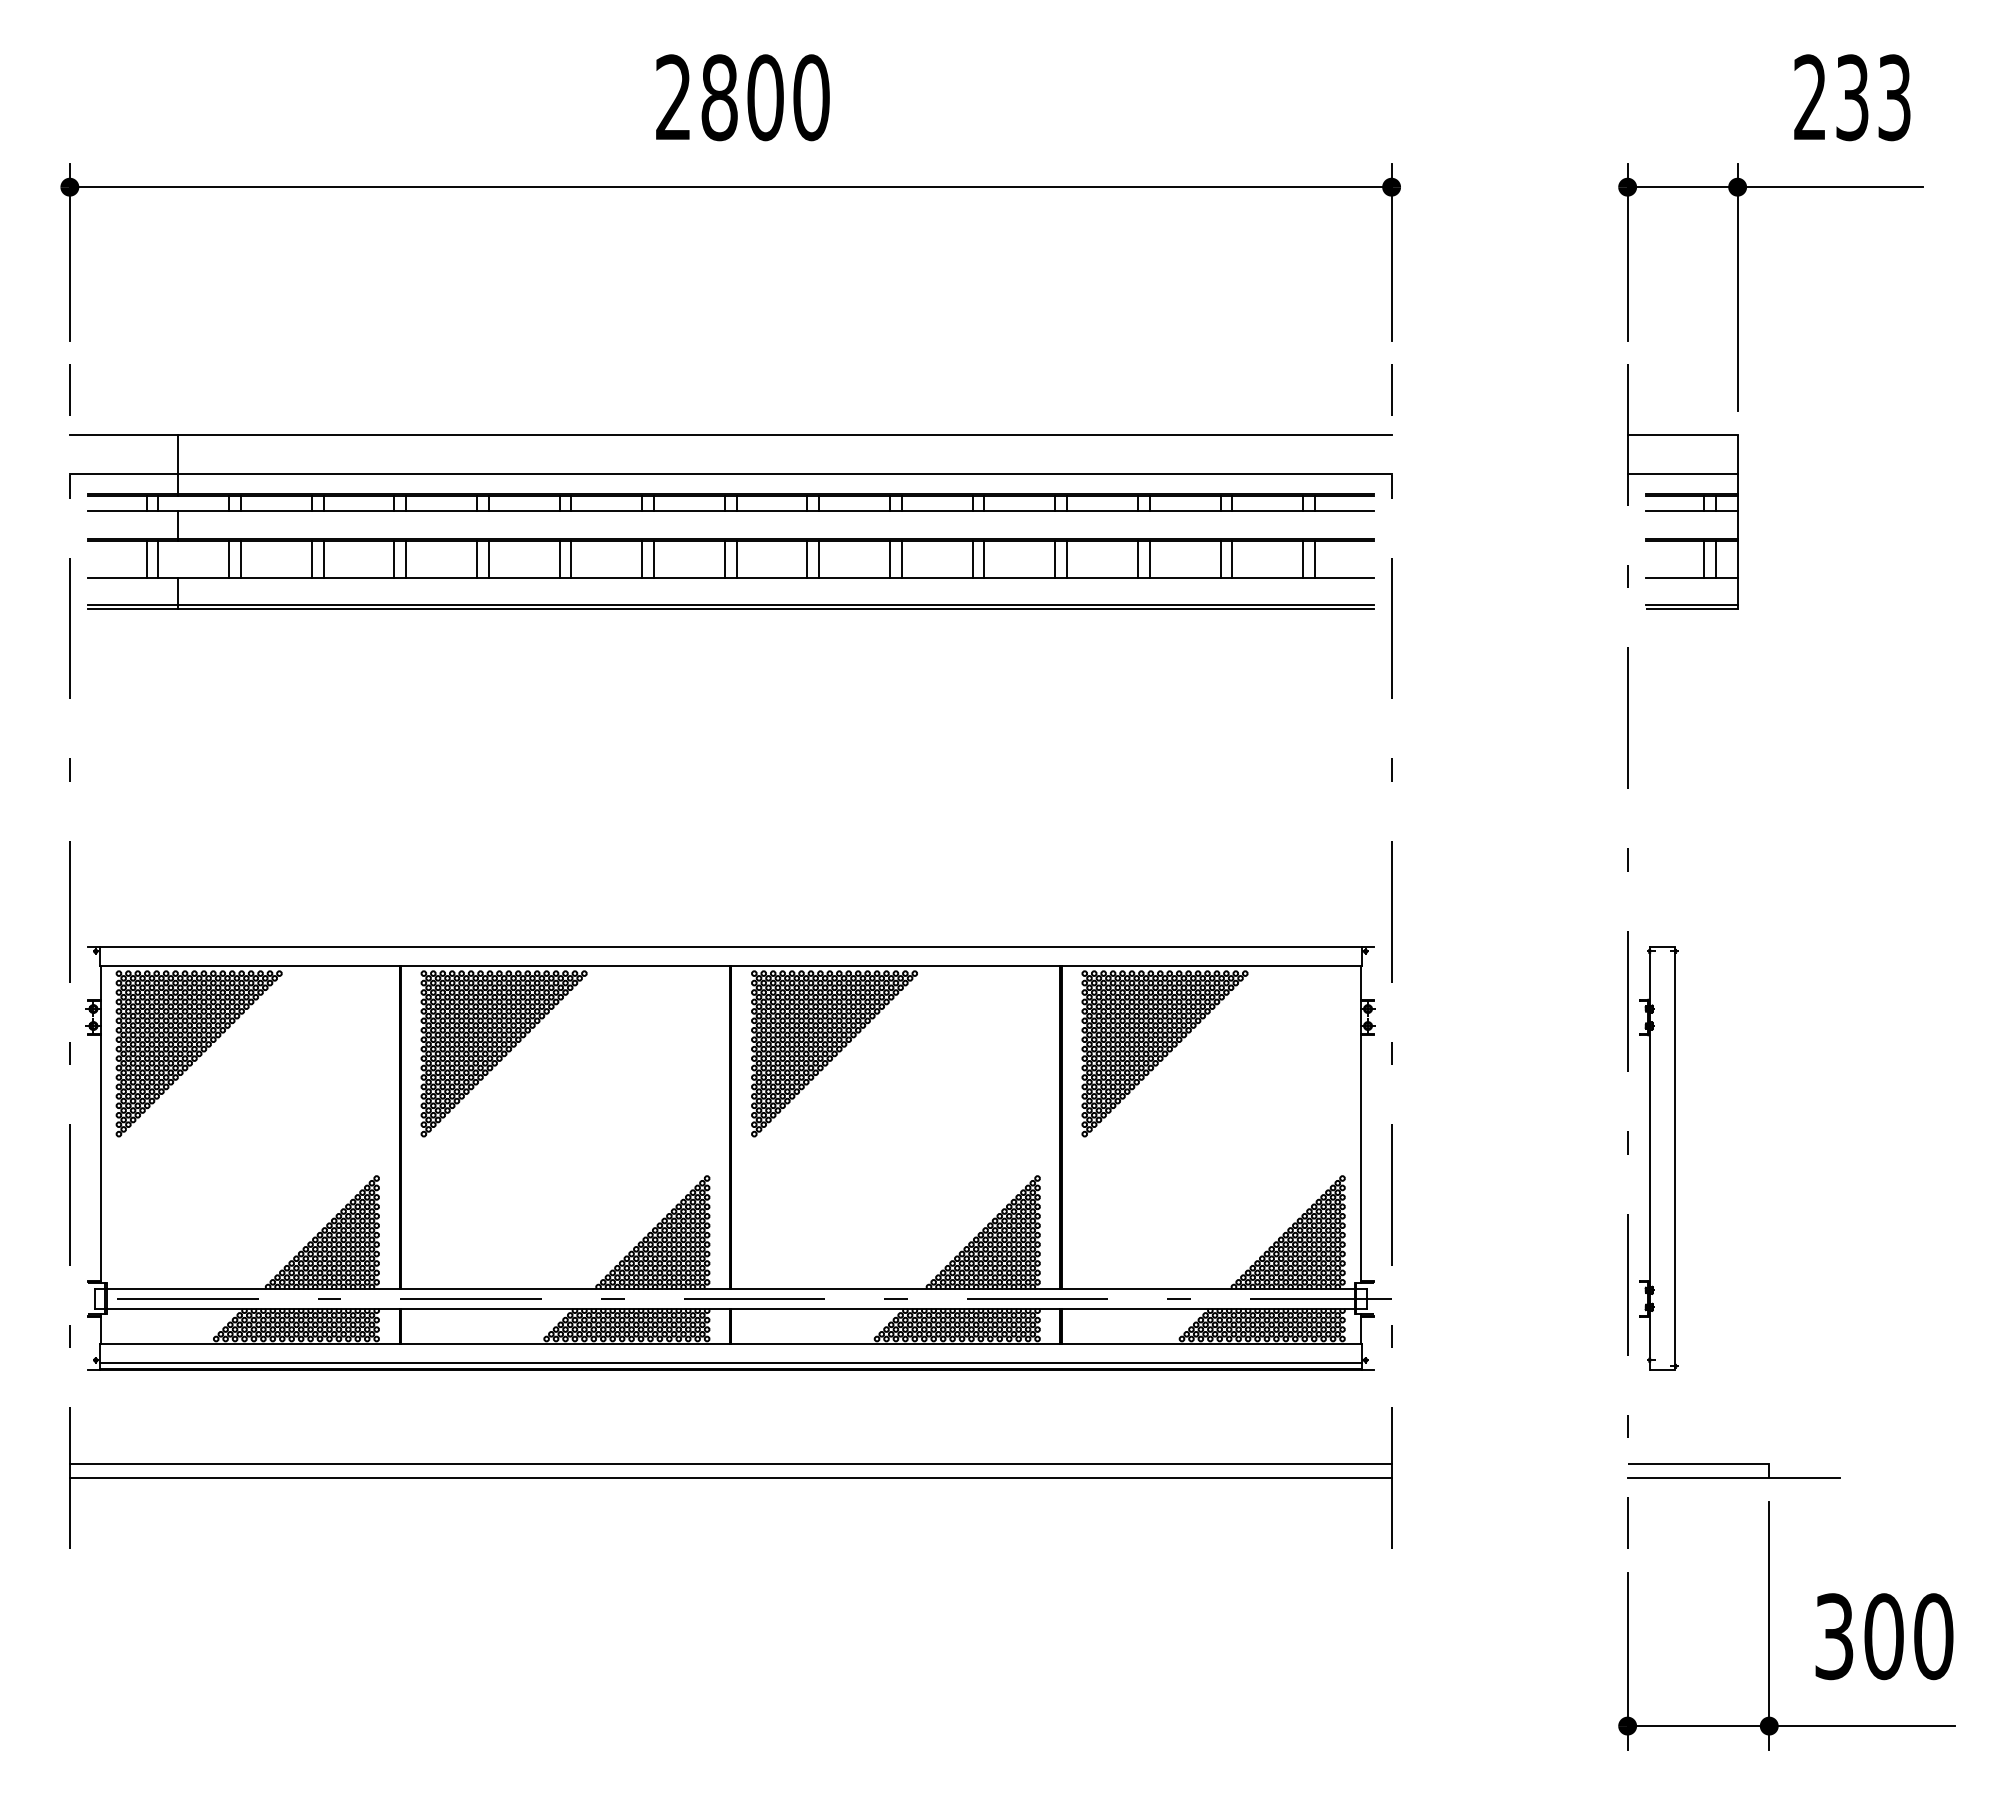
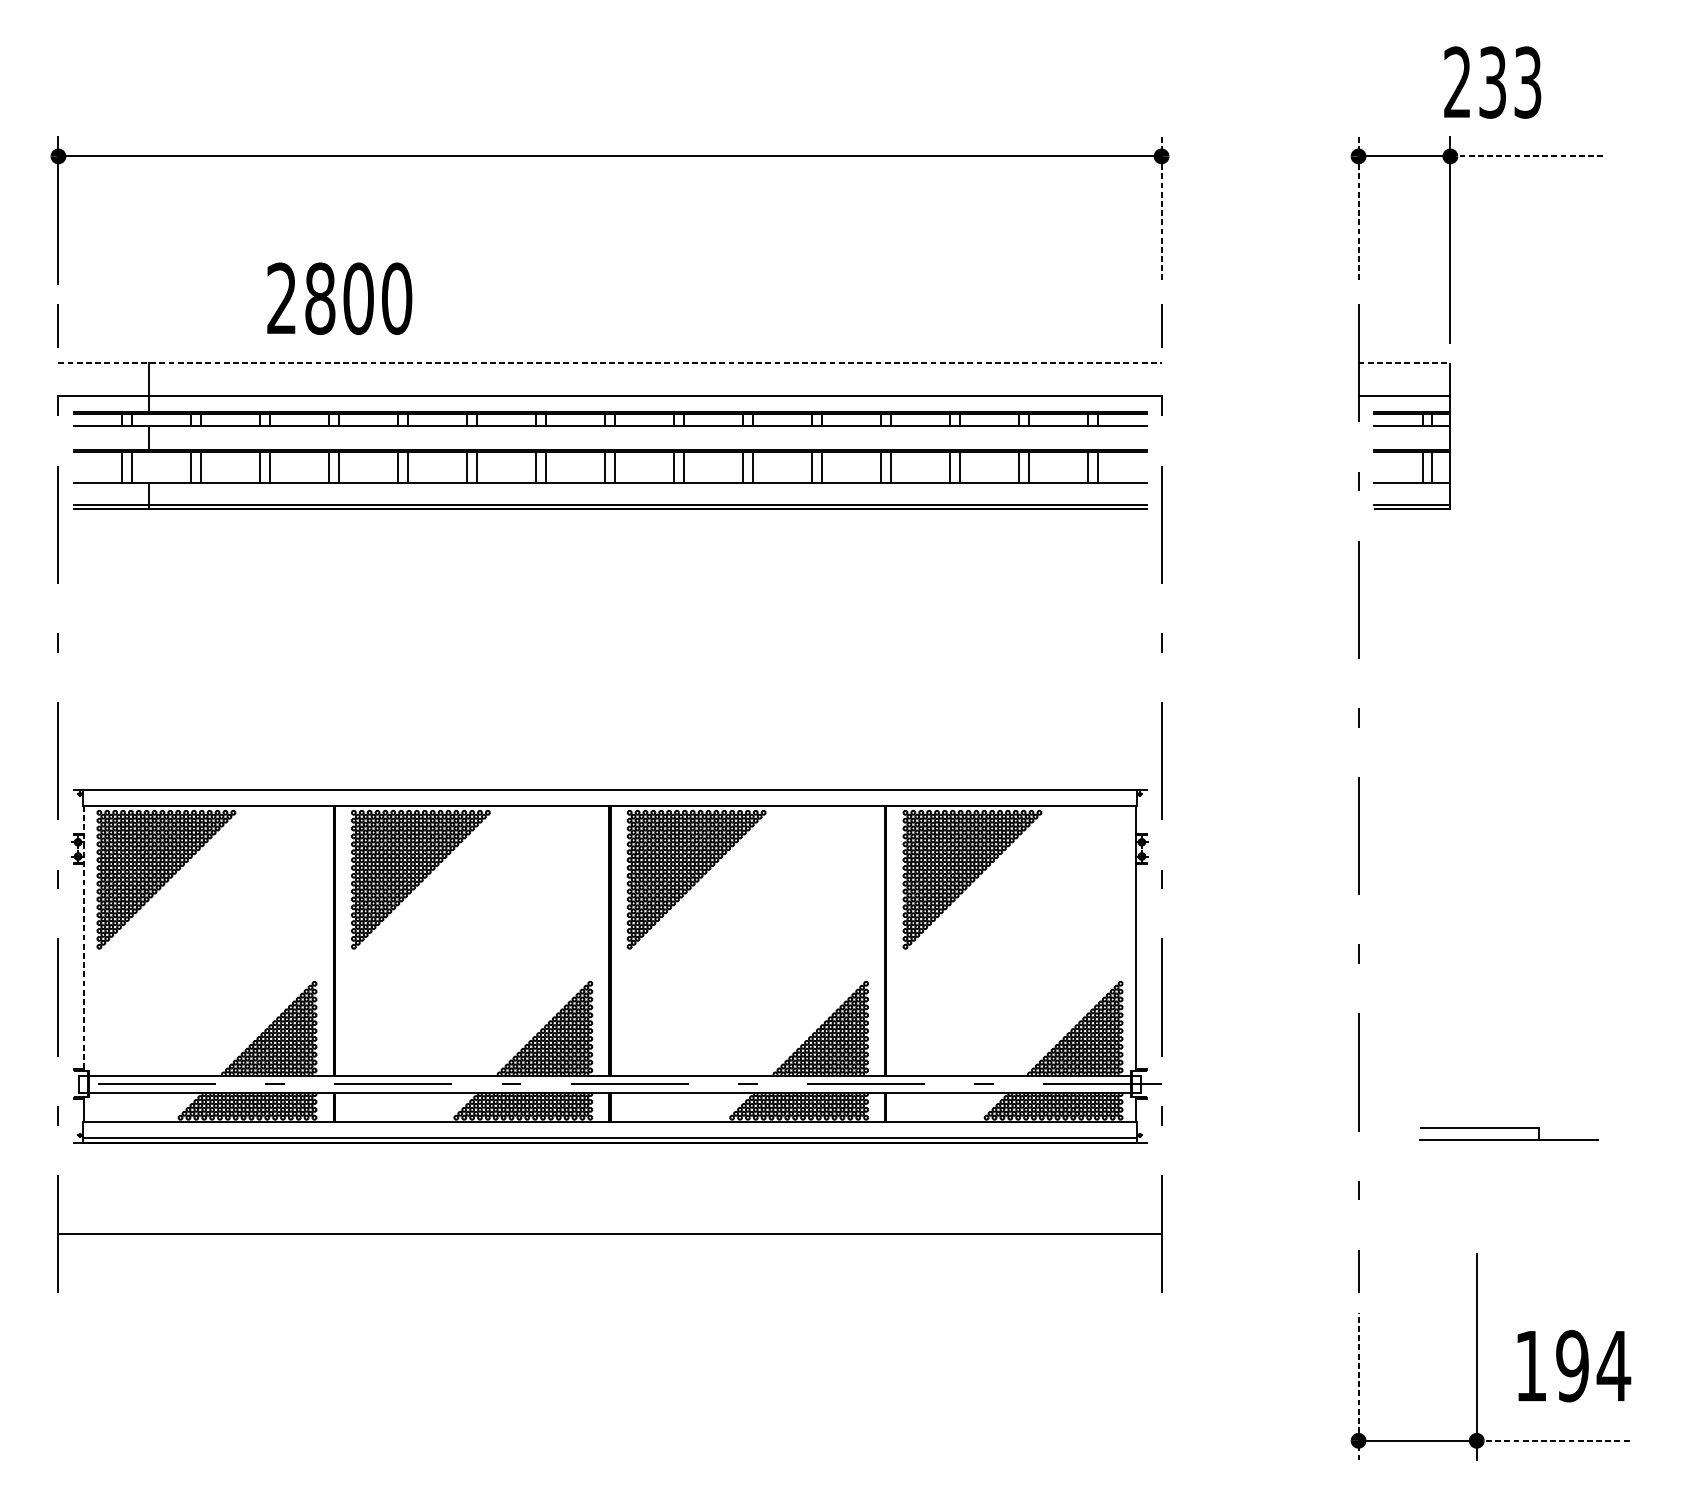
text: (742, 97) -> (339, 298), moved
text: (1852, 97) -> (1492, 82), moved
line: (1830, 187) -> (1527, 156), solid -> dashed
line: (1391, 252) -> (1161, 210), solid -> dashed
line: (1627, 252) -> (1358, 210), solid -> dashed
line: (730, 434) -> (609, 362), solid -> dashed
line: (1682, 434) -> (1404, 362), solid -> dashed
line: (100, 1124) -> (84, 938), solid -> dashed
part: (1658, 1158) -> (1384, 967), removed
line: (730, 1464) -> (609, 1222), removed
part: (1733, 1470) -> (1508, 1133), moved
text: (1884, 1636) -> (1572, 1366), 300 -> 194
line: (1627, 1661) -> (1358, 1386), solid -> dashed
line: (1861, 1726) -> (1553, 1441), solid -> dashed

